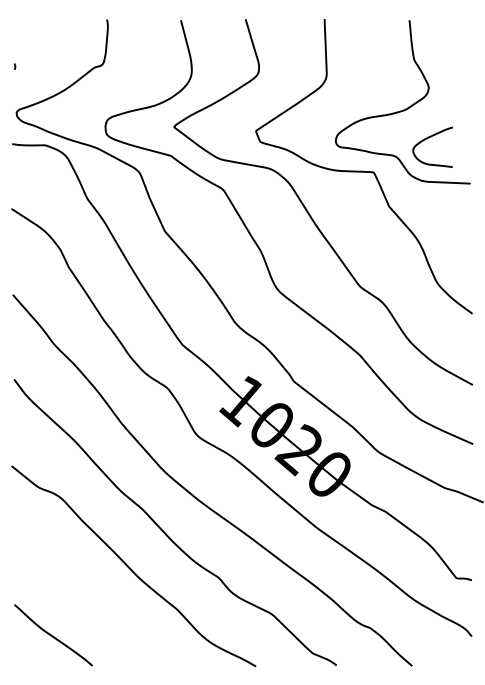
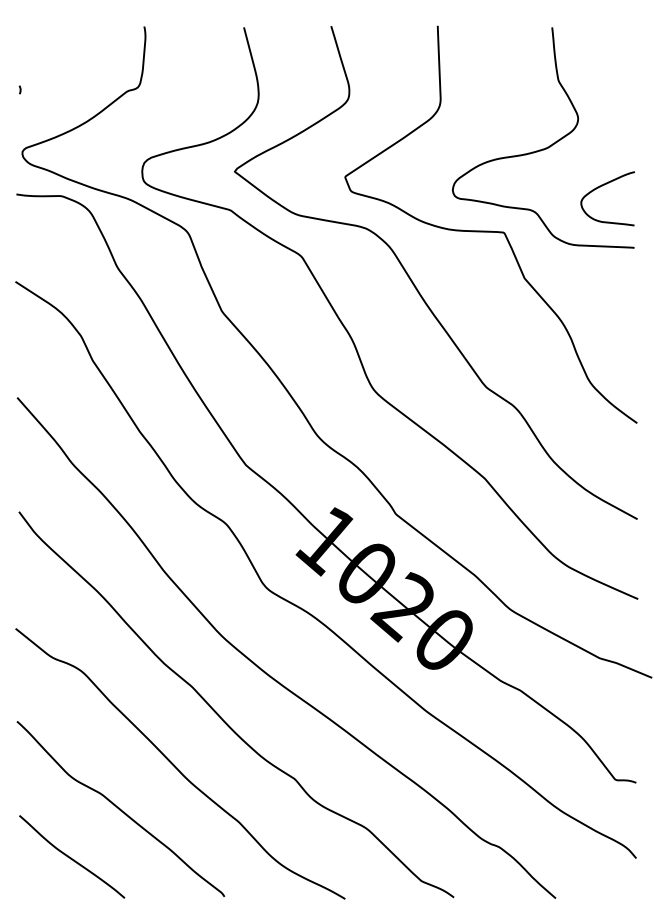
curve: (428, 138) -> (602, 186), moved
curve: (89, 599) -> (120, 808), added

